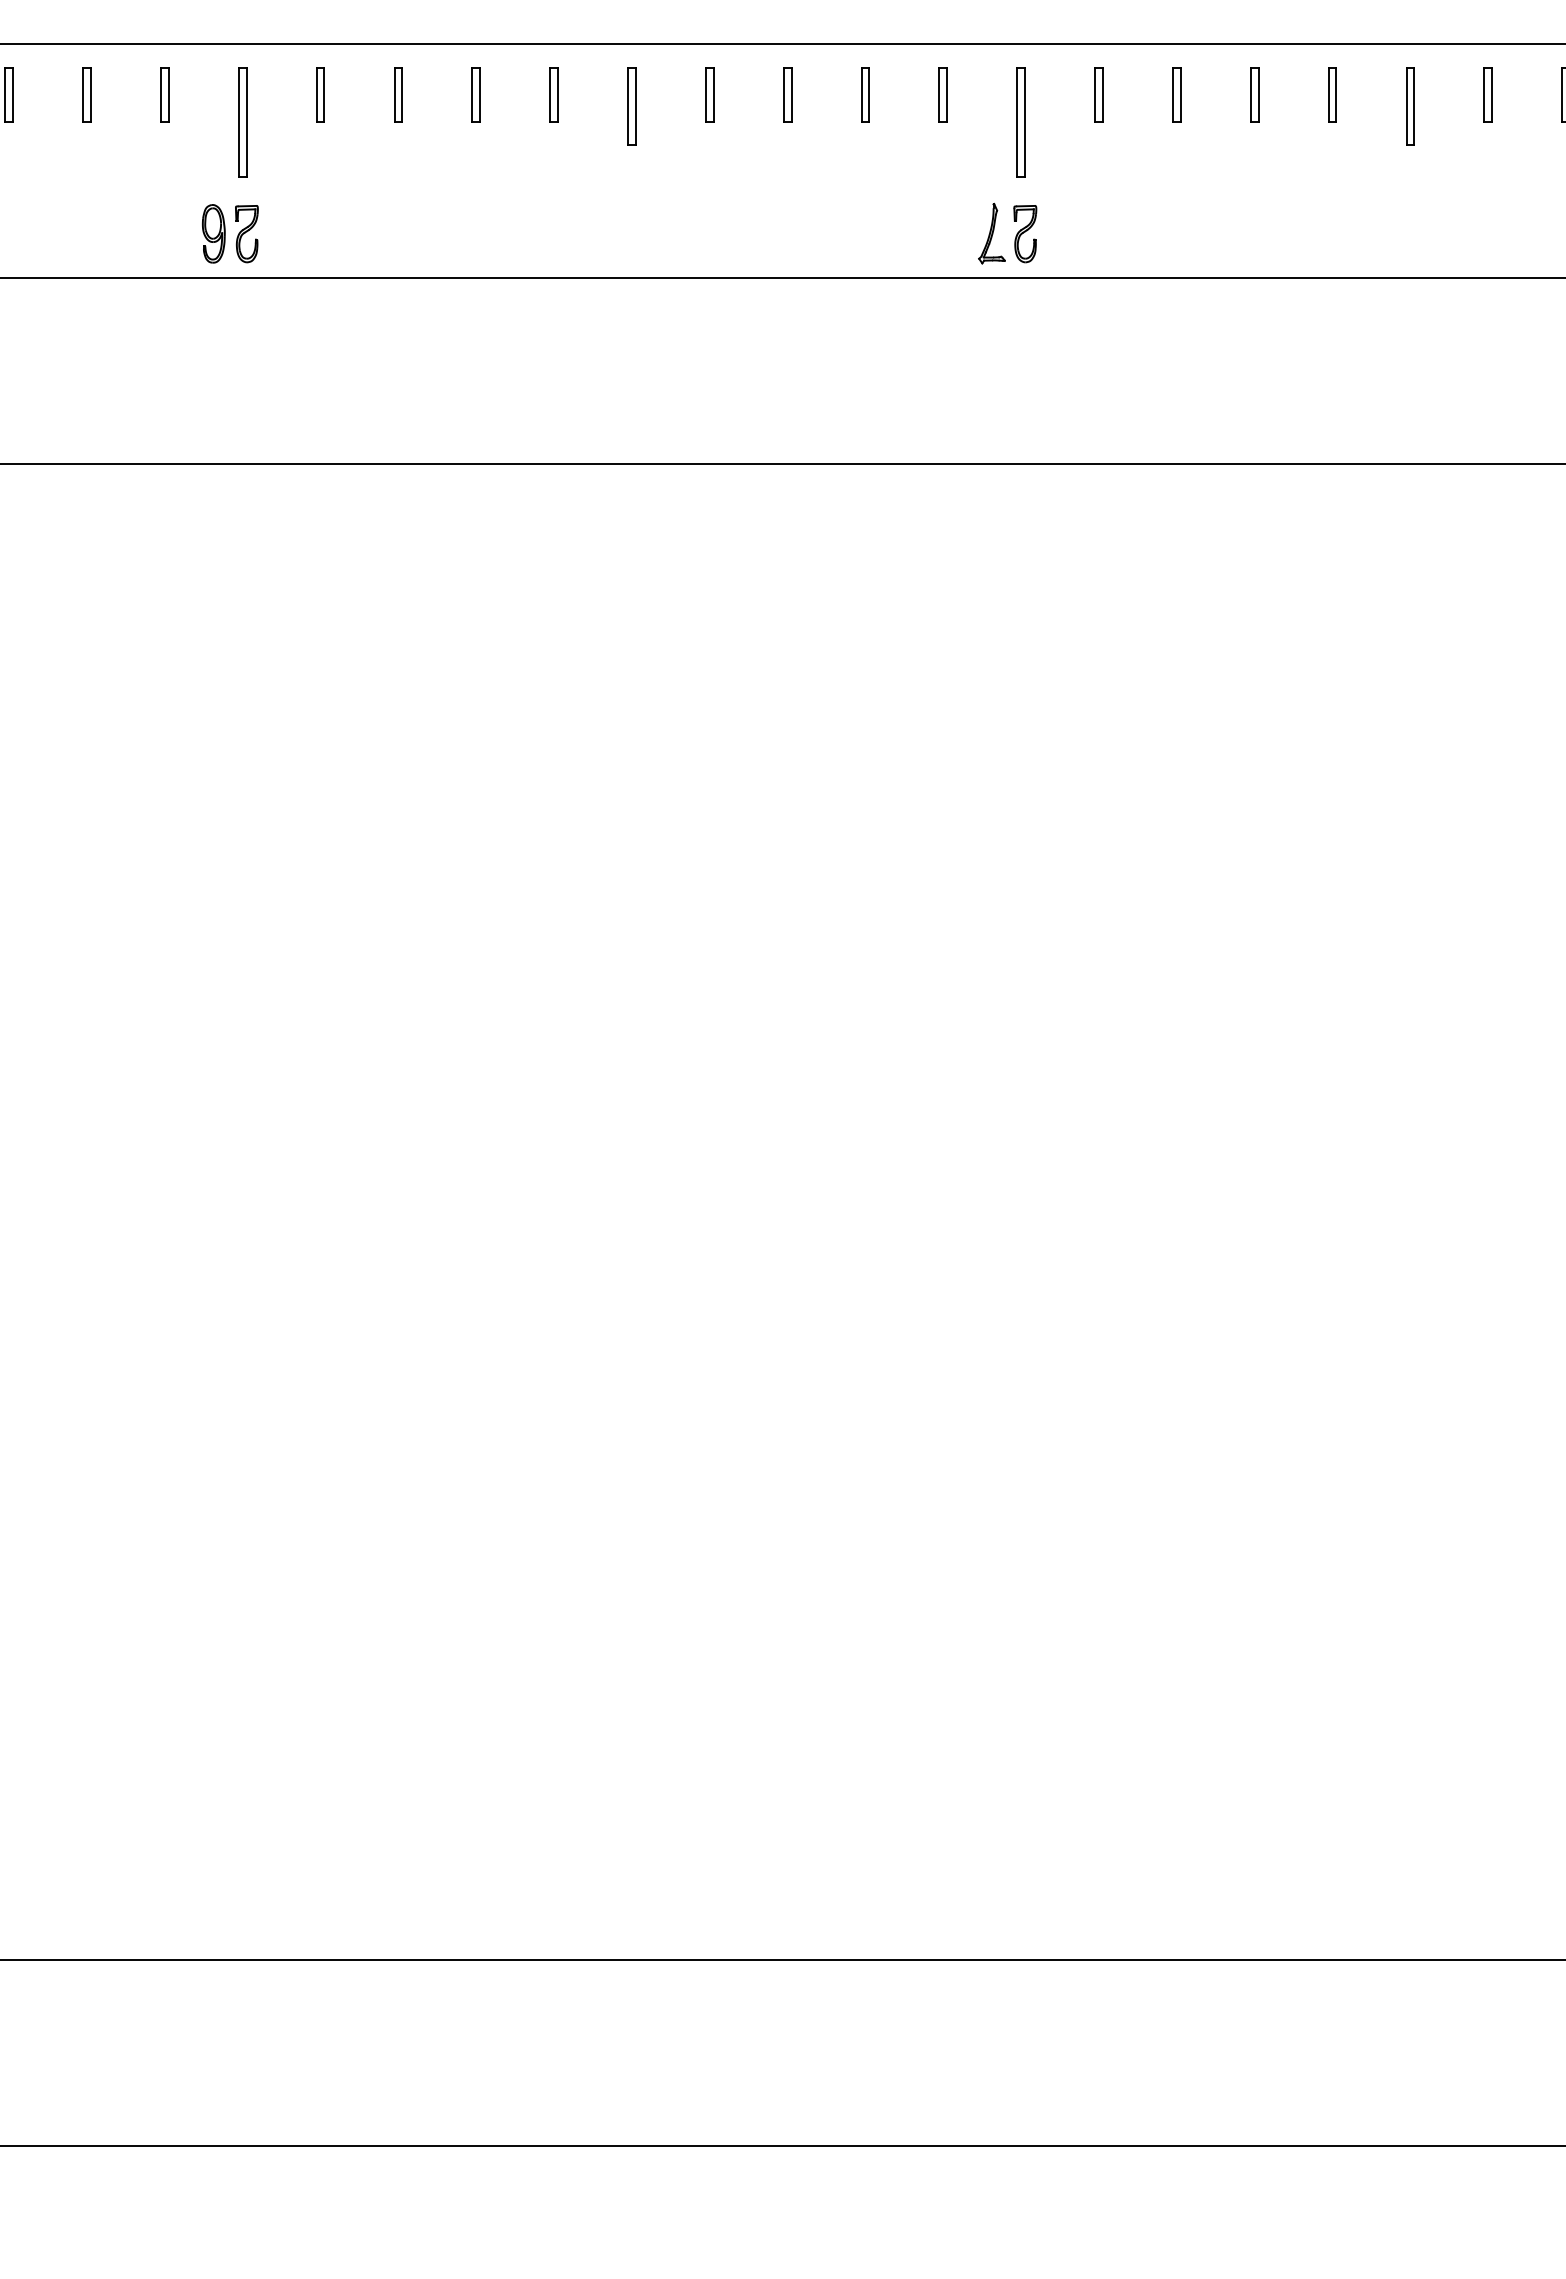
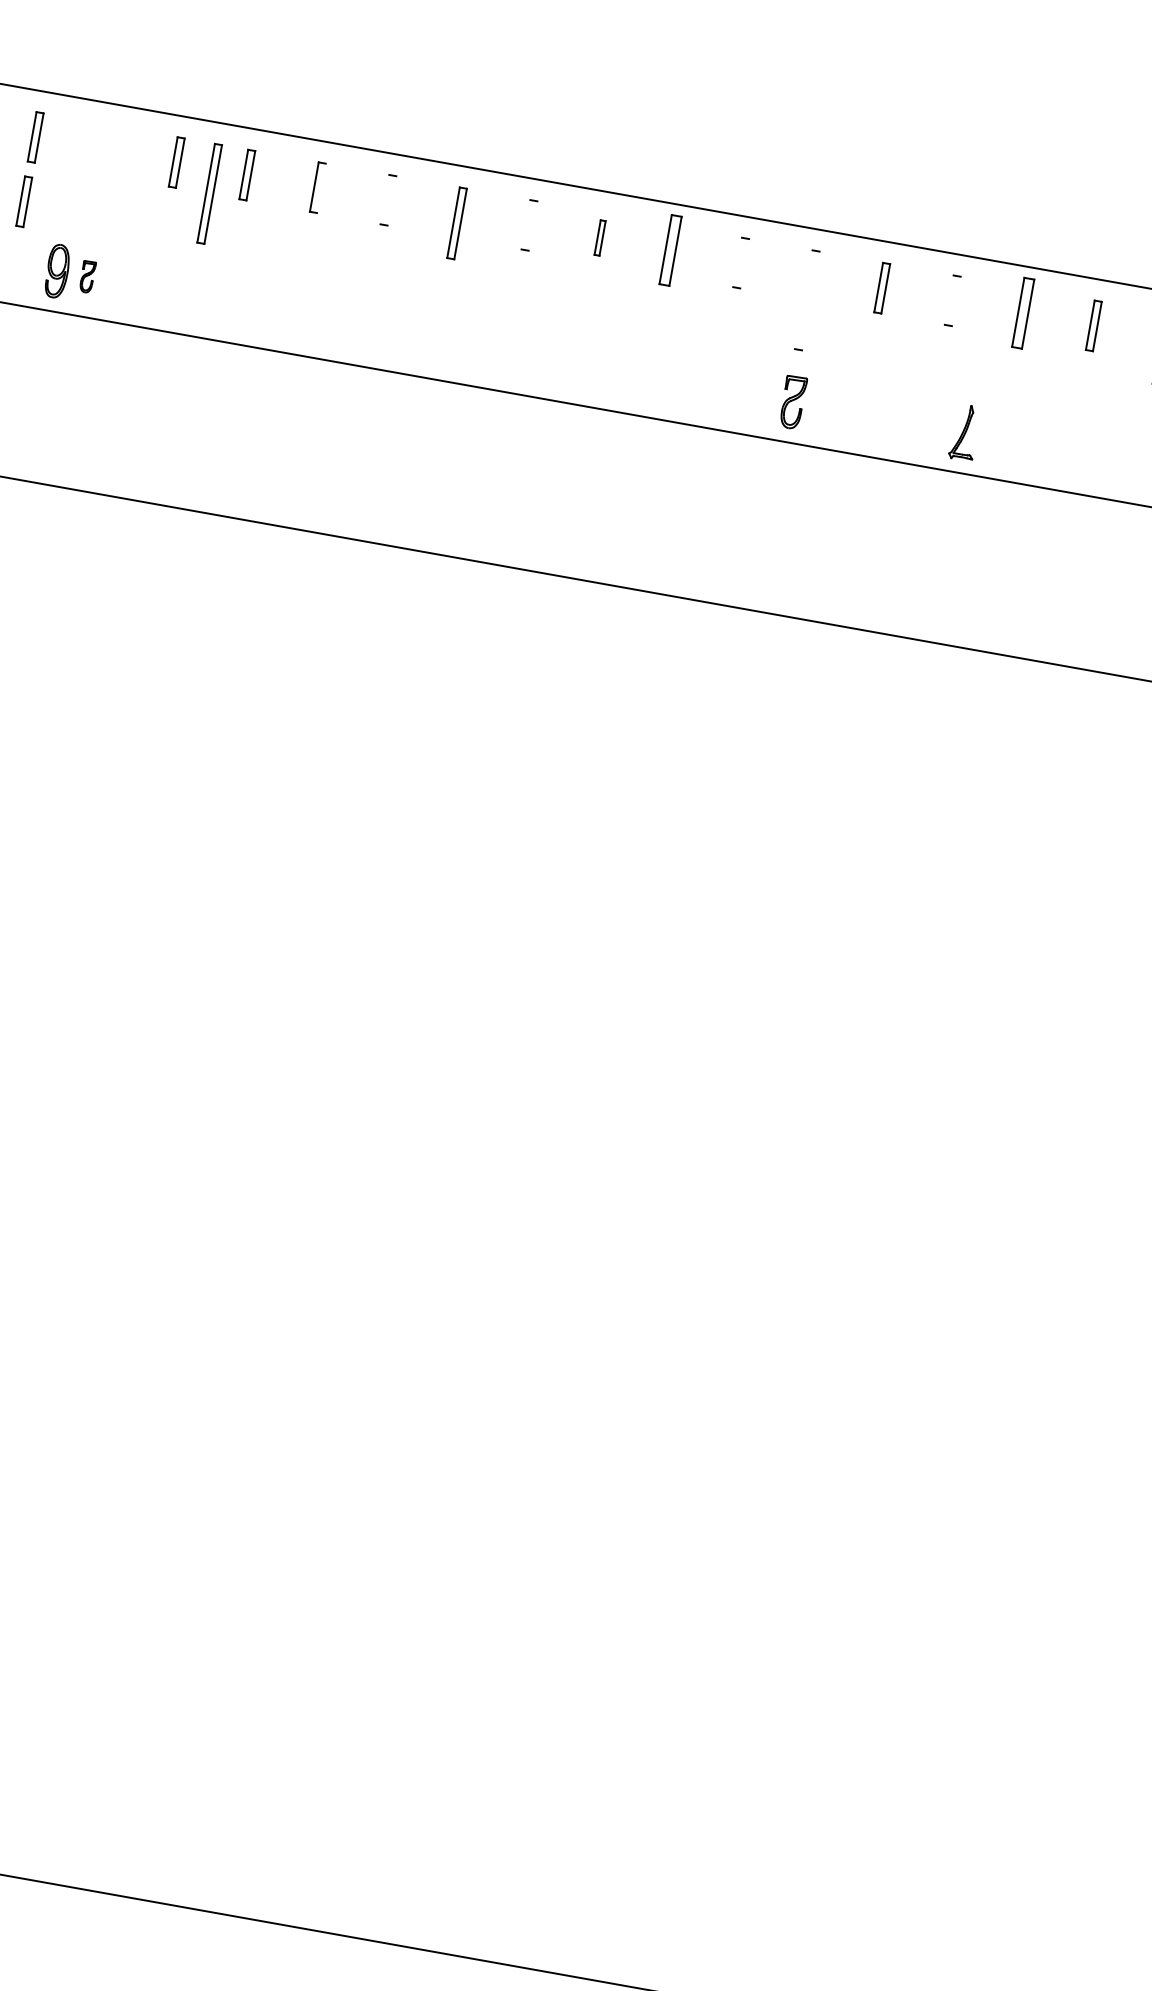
line: (480, 94) -> (321, 188), removed
line: (550, 94) -> (385, 199), removed
line: (558, 94) -> (392, 200), removed
line: (705, 94) -> (525, 224), removed
line: (713, 94) -> (532, 225), removed
part: (787, 94) -> (599, 237), size x0.7
part: (865, 94) -> (670, 250), size x1.4
line: (939, 94) -> (737, 262), removed
line: (947, 94) -> (744, 263), removed
line: (1172, 94) -> (948, 299), removed
line: (1180, 94) -> (956, 301), removed
part: (1254, 94) -> (1023, 313), size x1.4
line: (1017, 121) -> (804, 299), removed
line: (1025, 121) -> (811, 300), removed
part: (242, 122) -> (209, 194), moved
part: (164, 165) -> (23, 201), added
part: (991, 233) -> (964, 432), moved
part: (246, 234) -> (87, 277), size x0.6

